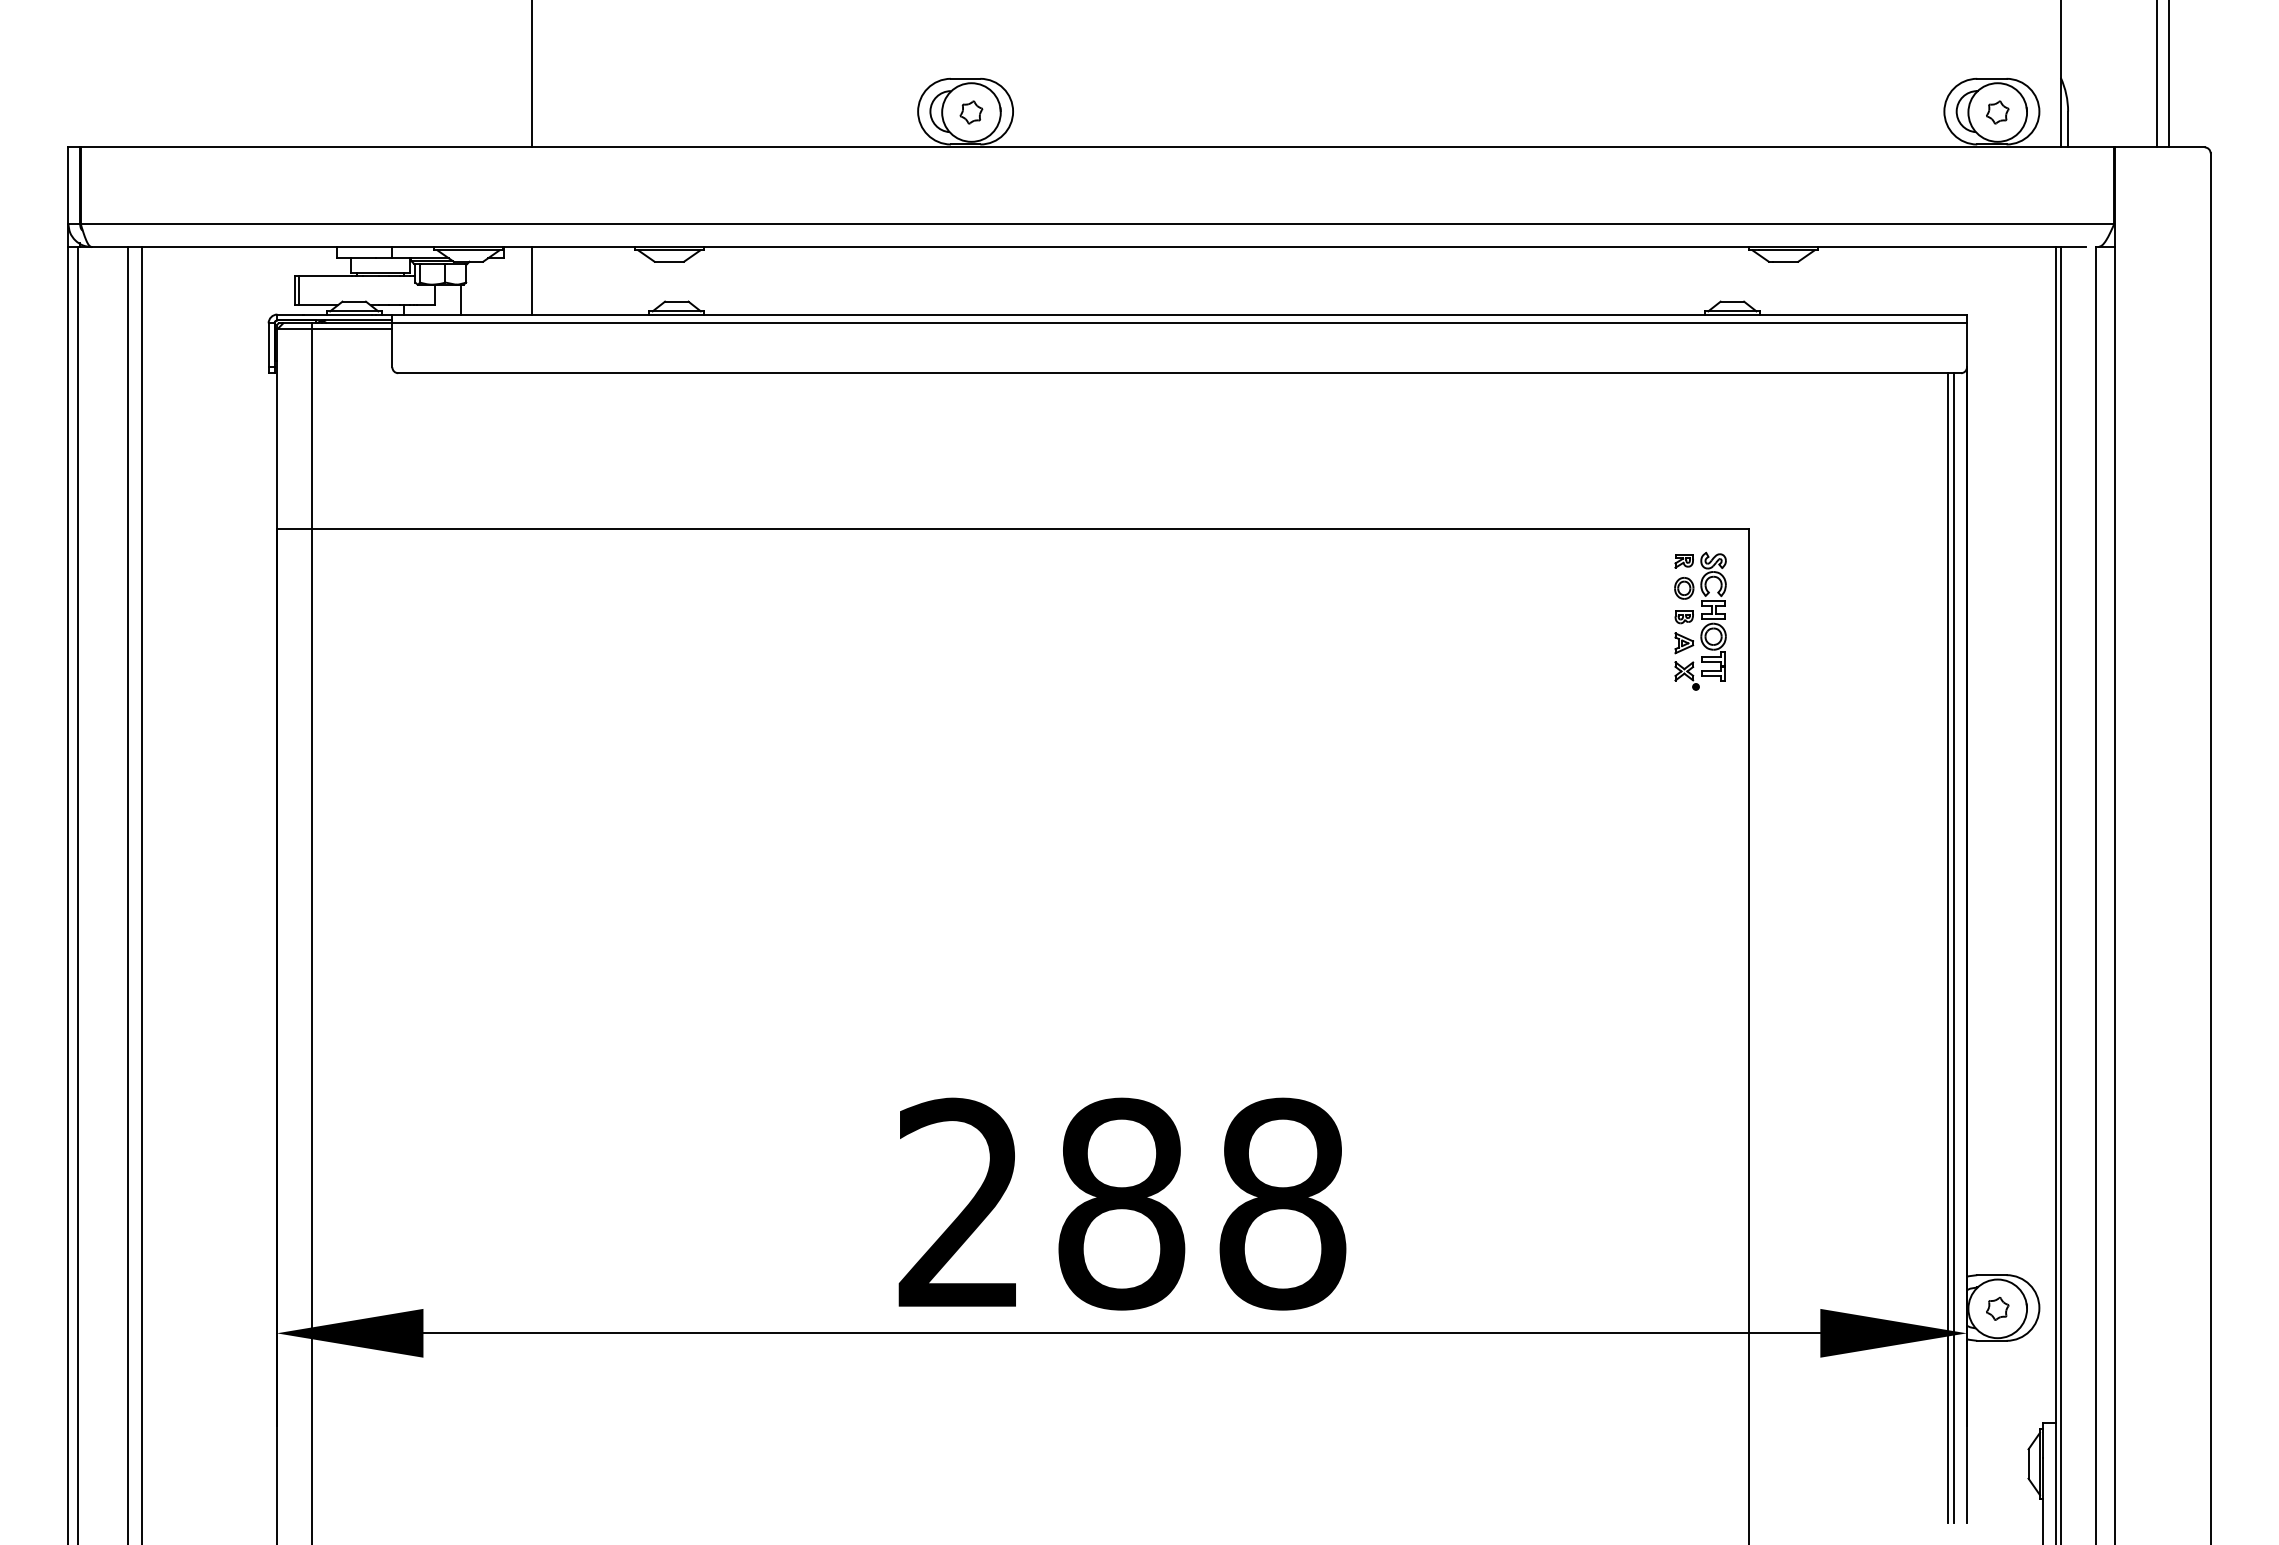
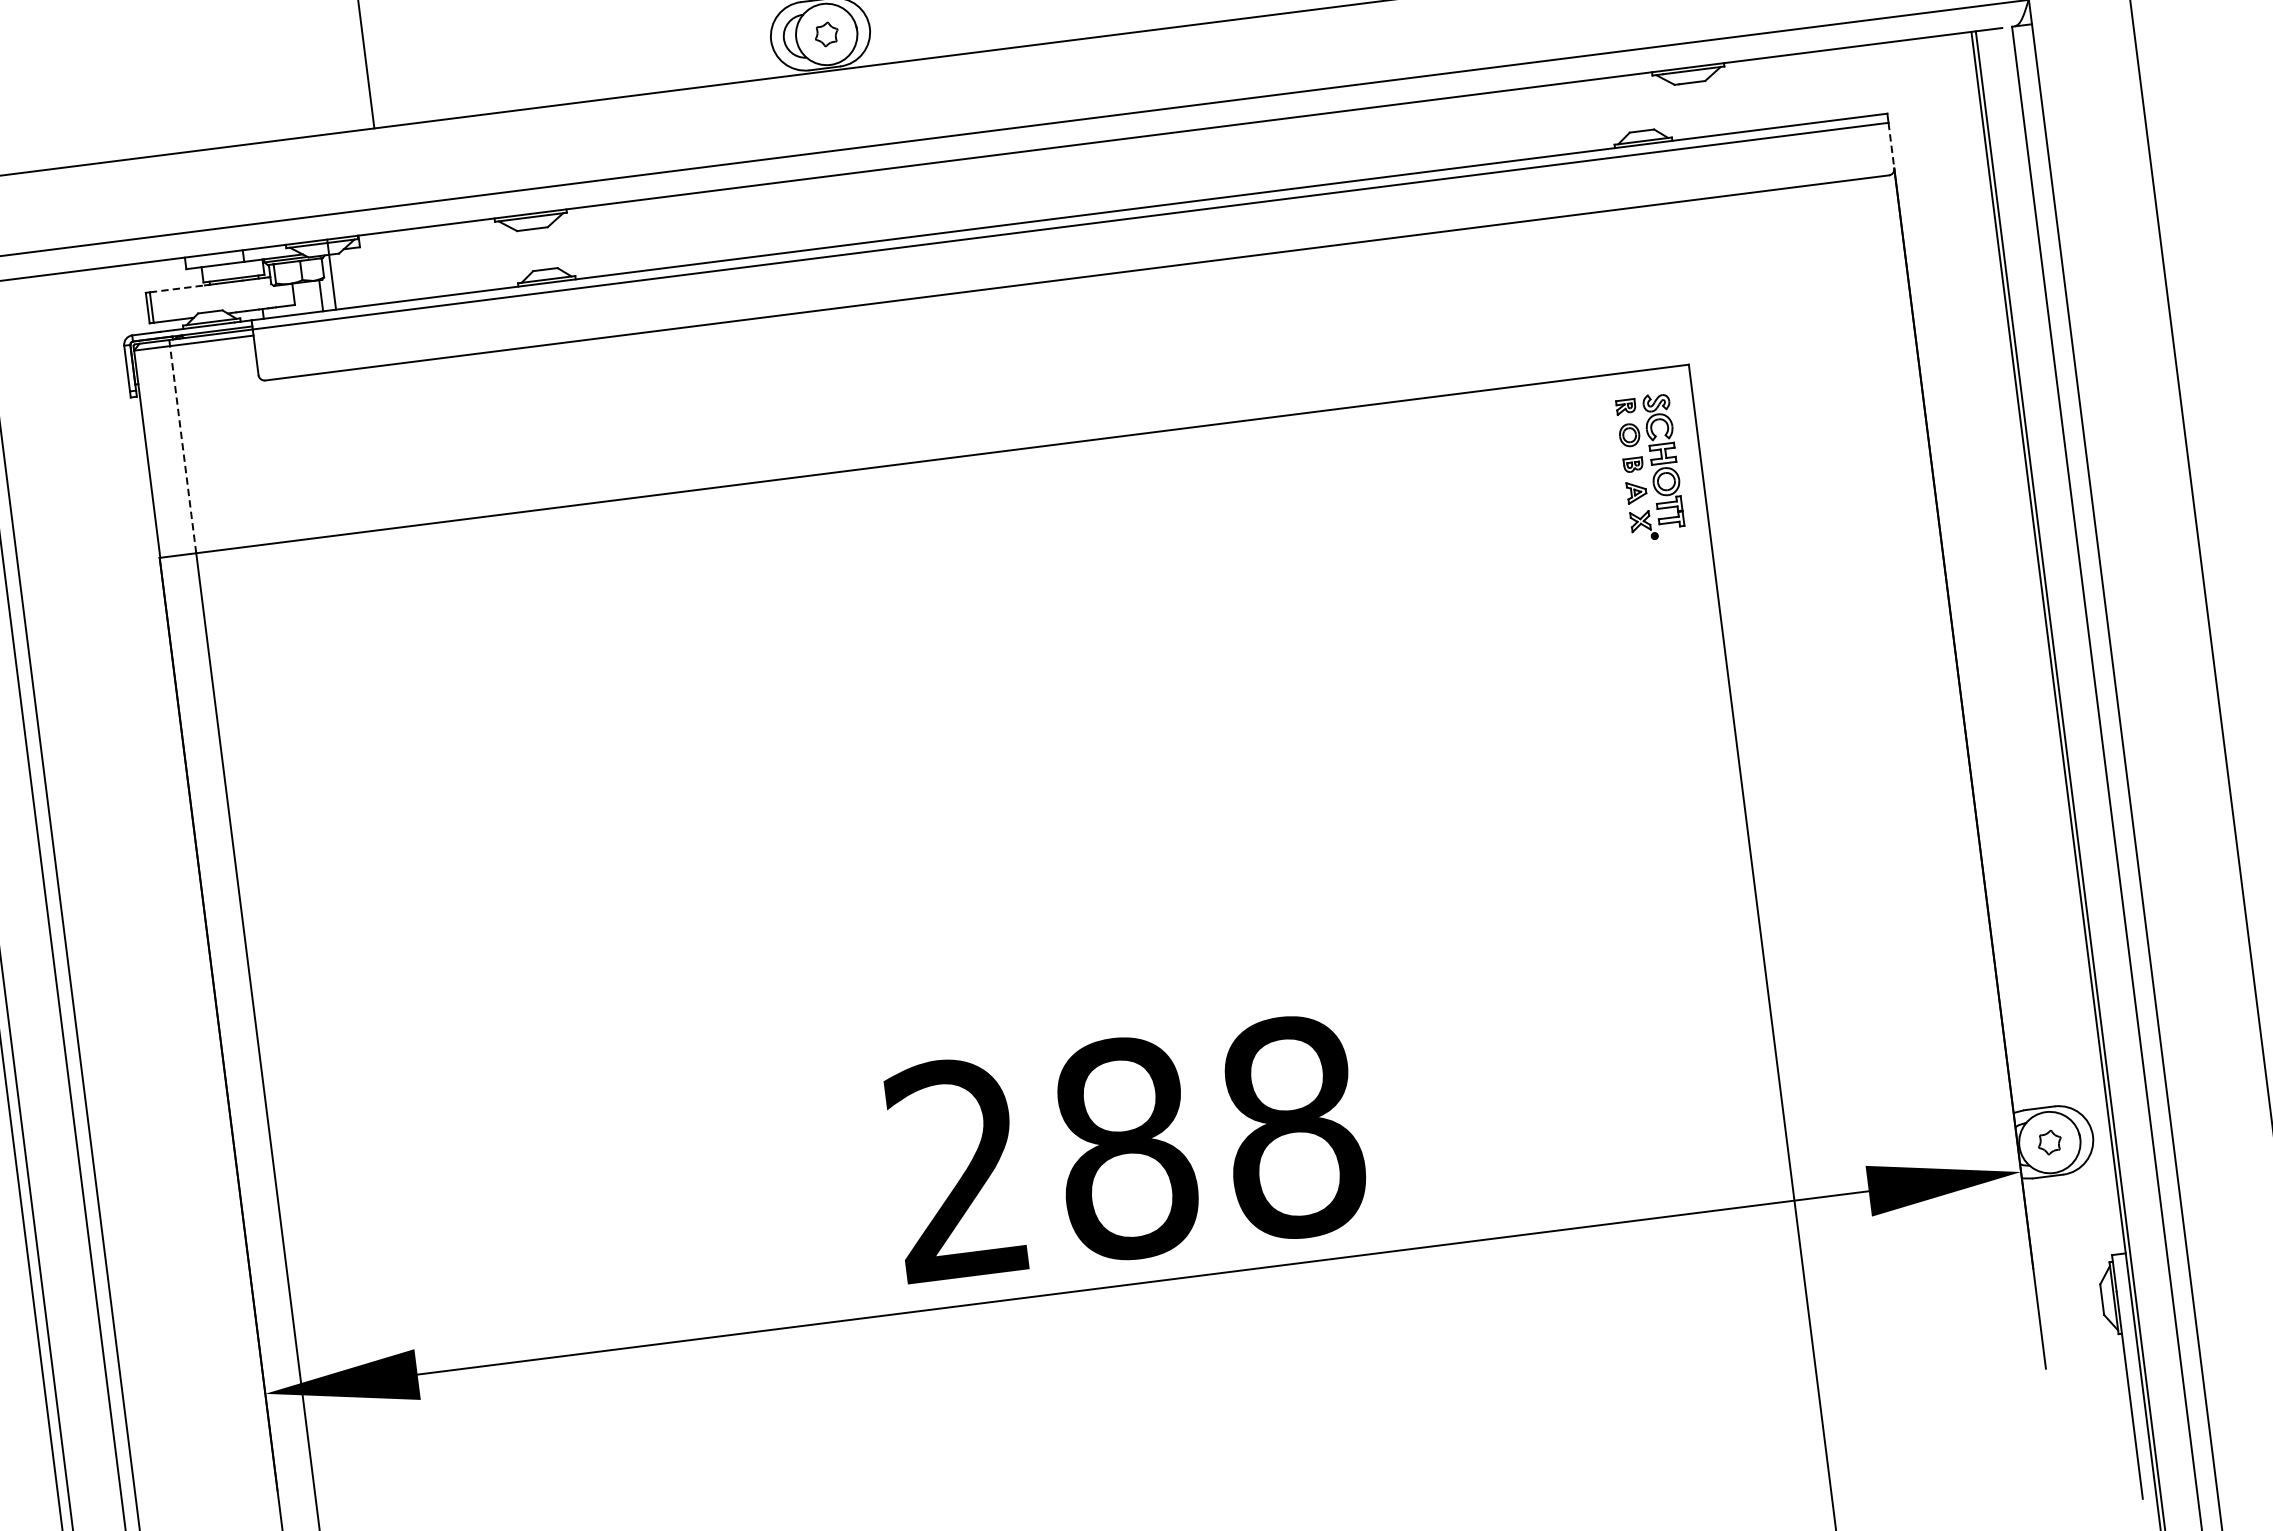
line: (325, 275) -> (177, 288), solid -> dashed
line: (531, 280) -> (331, 274), moved
line: (1966, 345) -> (1890, 145), solid -> dashed
line: (312, 428) -> (183, 449), solid -> dashed
line: (1948, 947) -> (1951, 773), removed
line: (1954, 947) -> (1957, 772), removed

